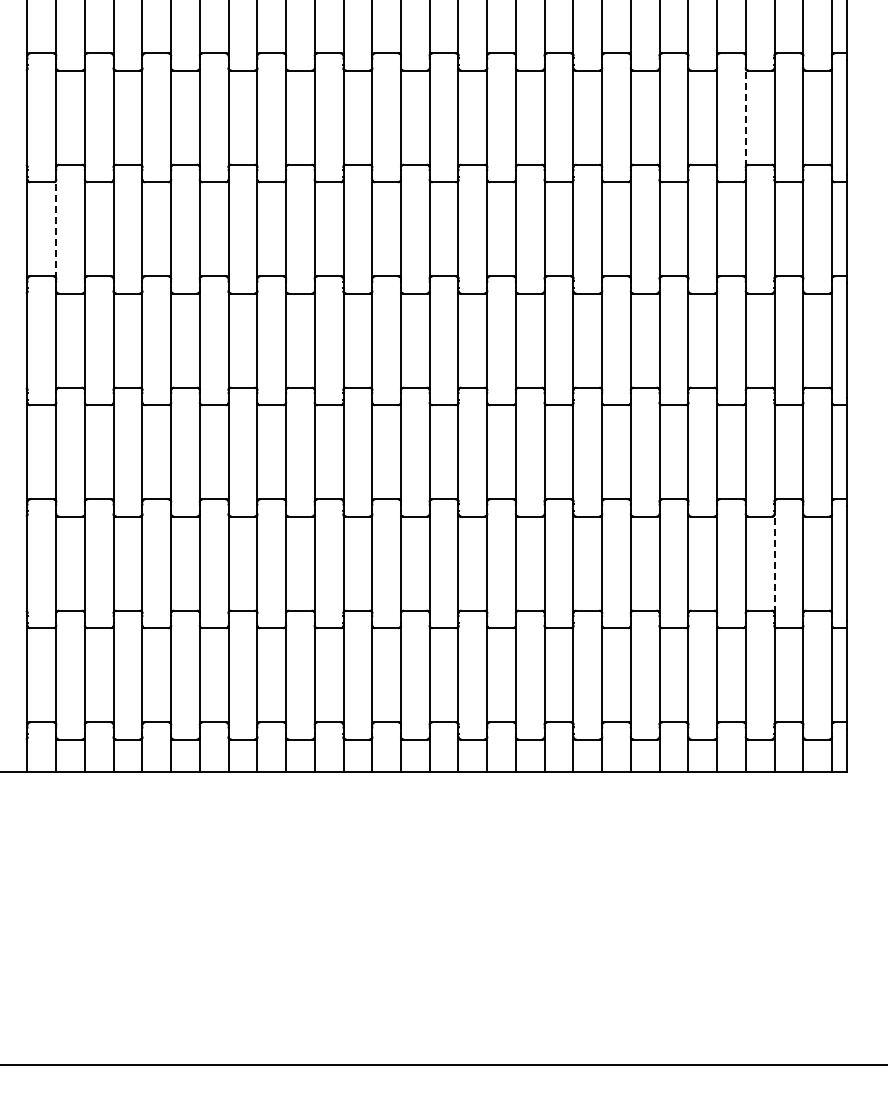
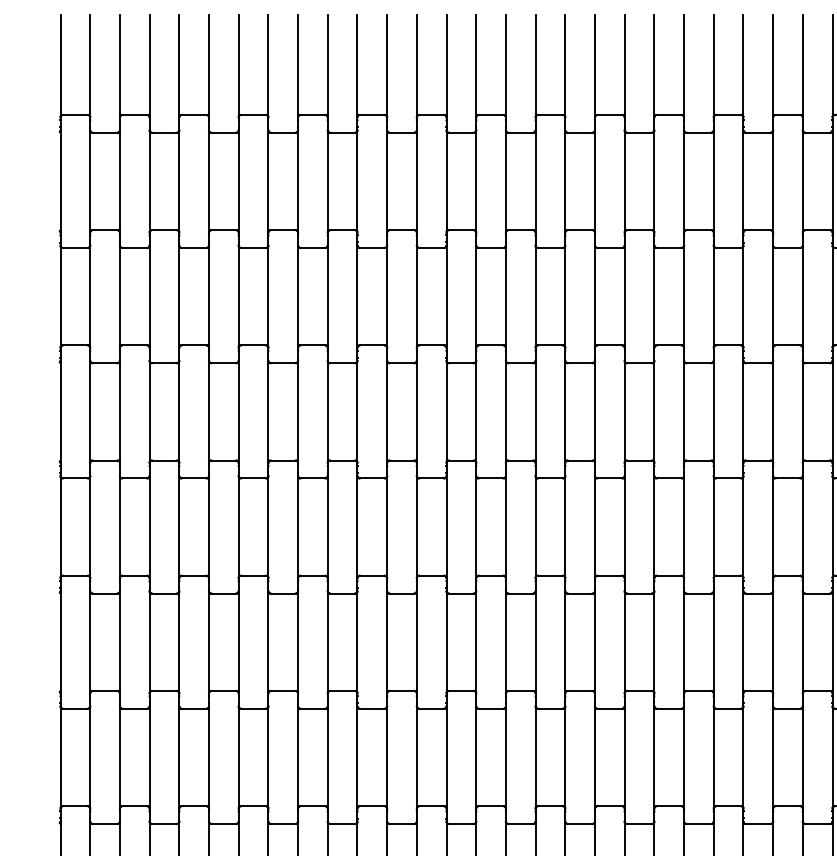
line: (745, 117) -> (802, 181), dashed -> solid
line: (56, 228) -> (90, 295), dashed -> solid
line: (774, 563) -> (832, 642), dashed -> solid

